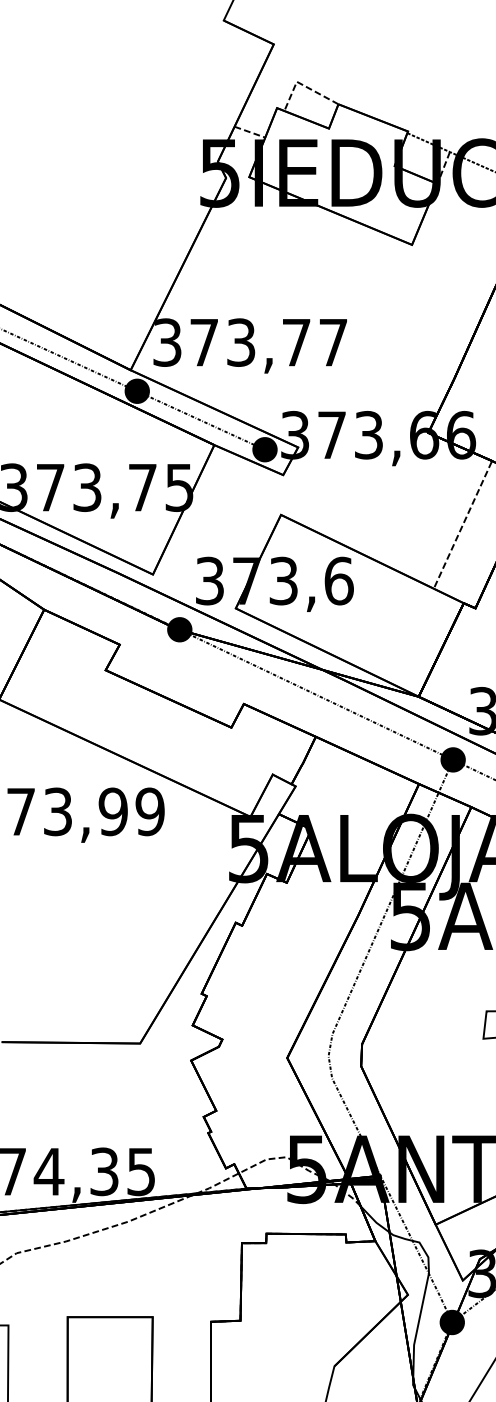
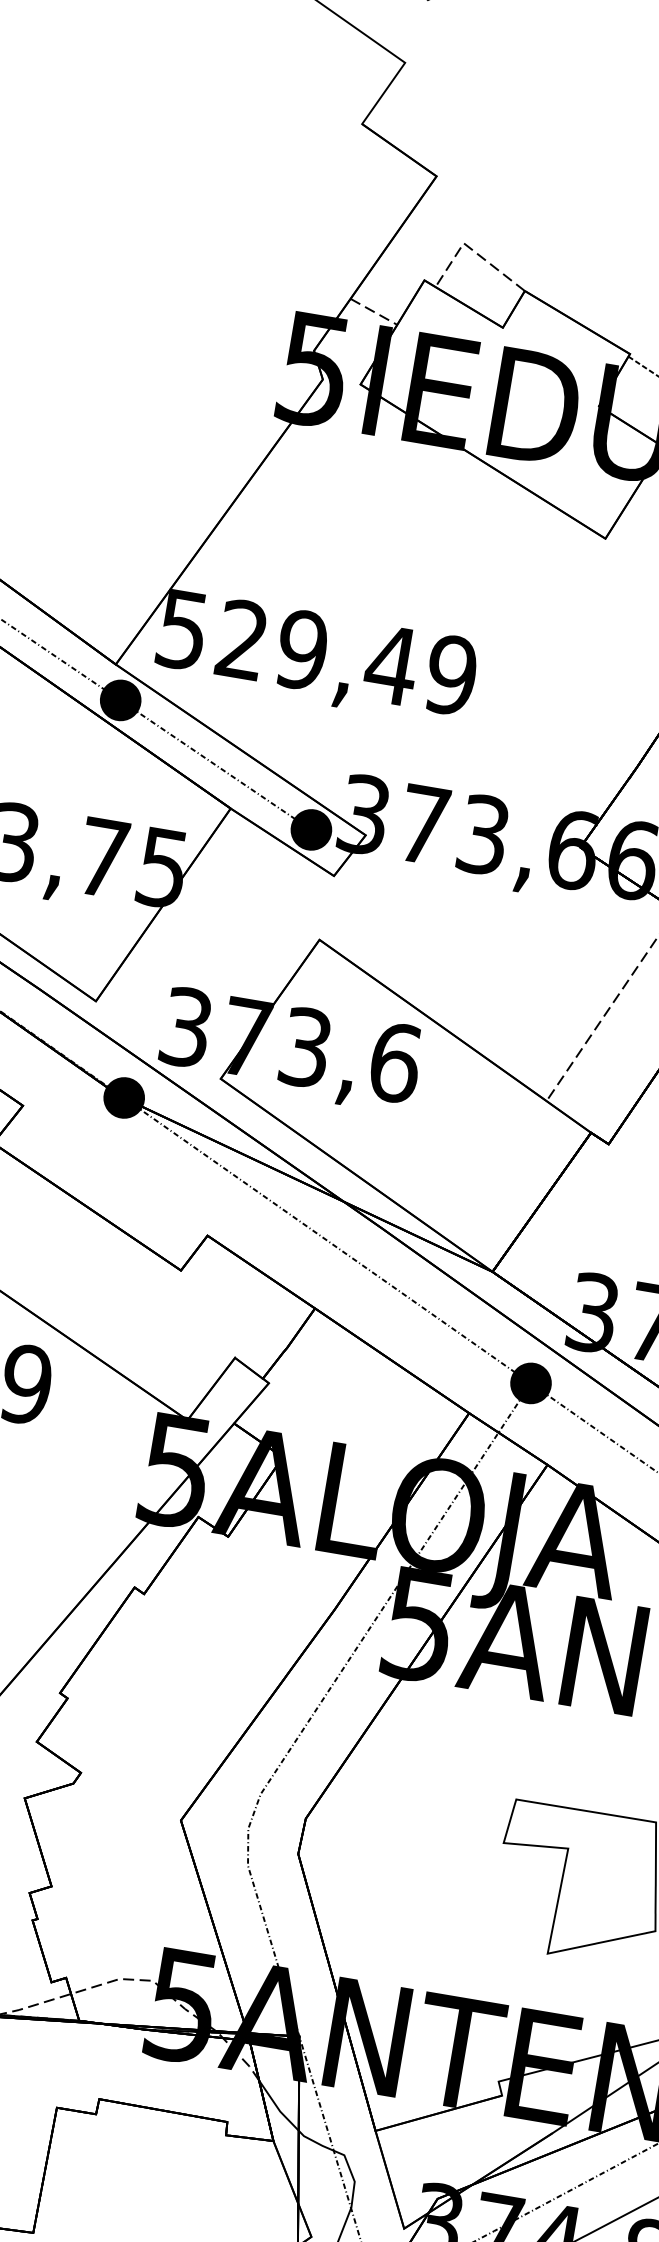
text: (250, 342) -> (317, 652), 373,77 -> 529,49

